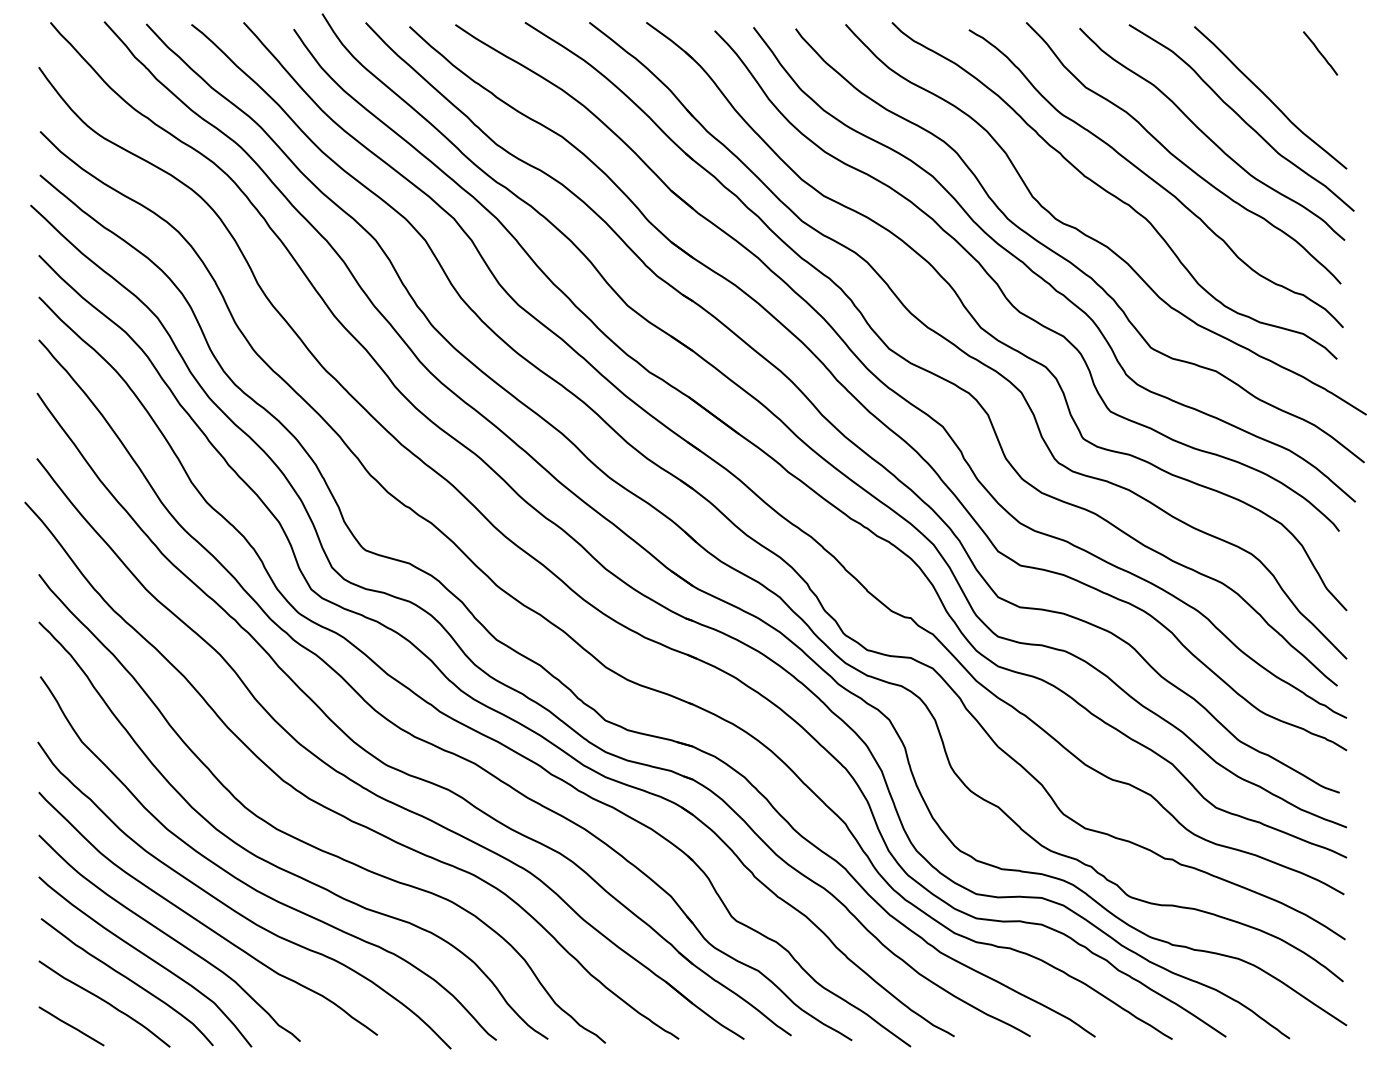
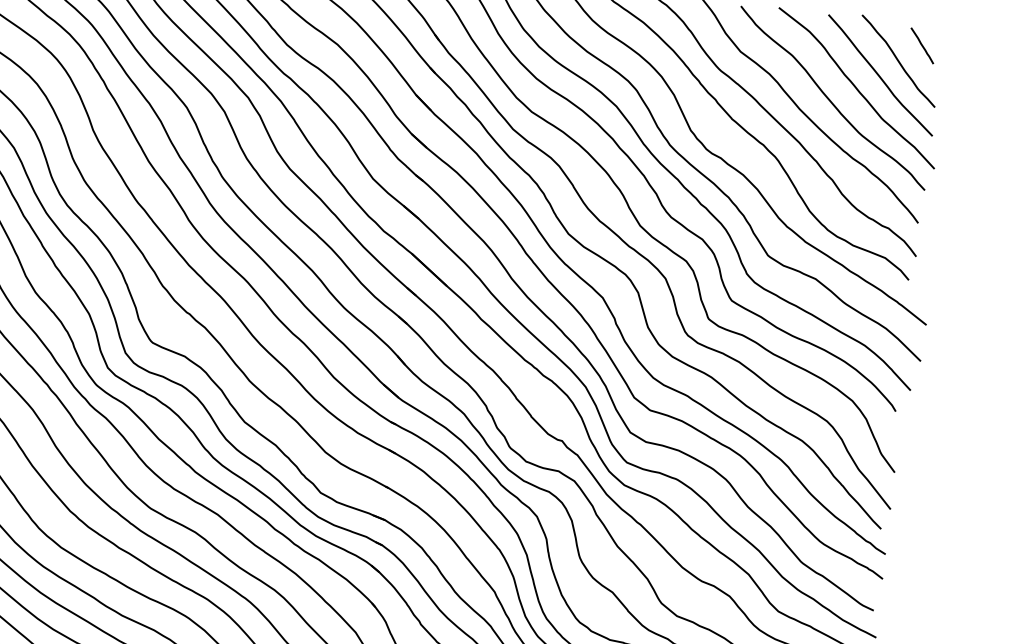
curve: (1291, 76) -> (898, 60), added

